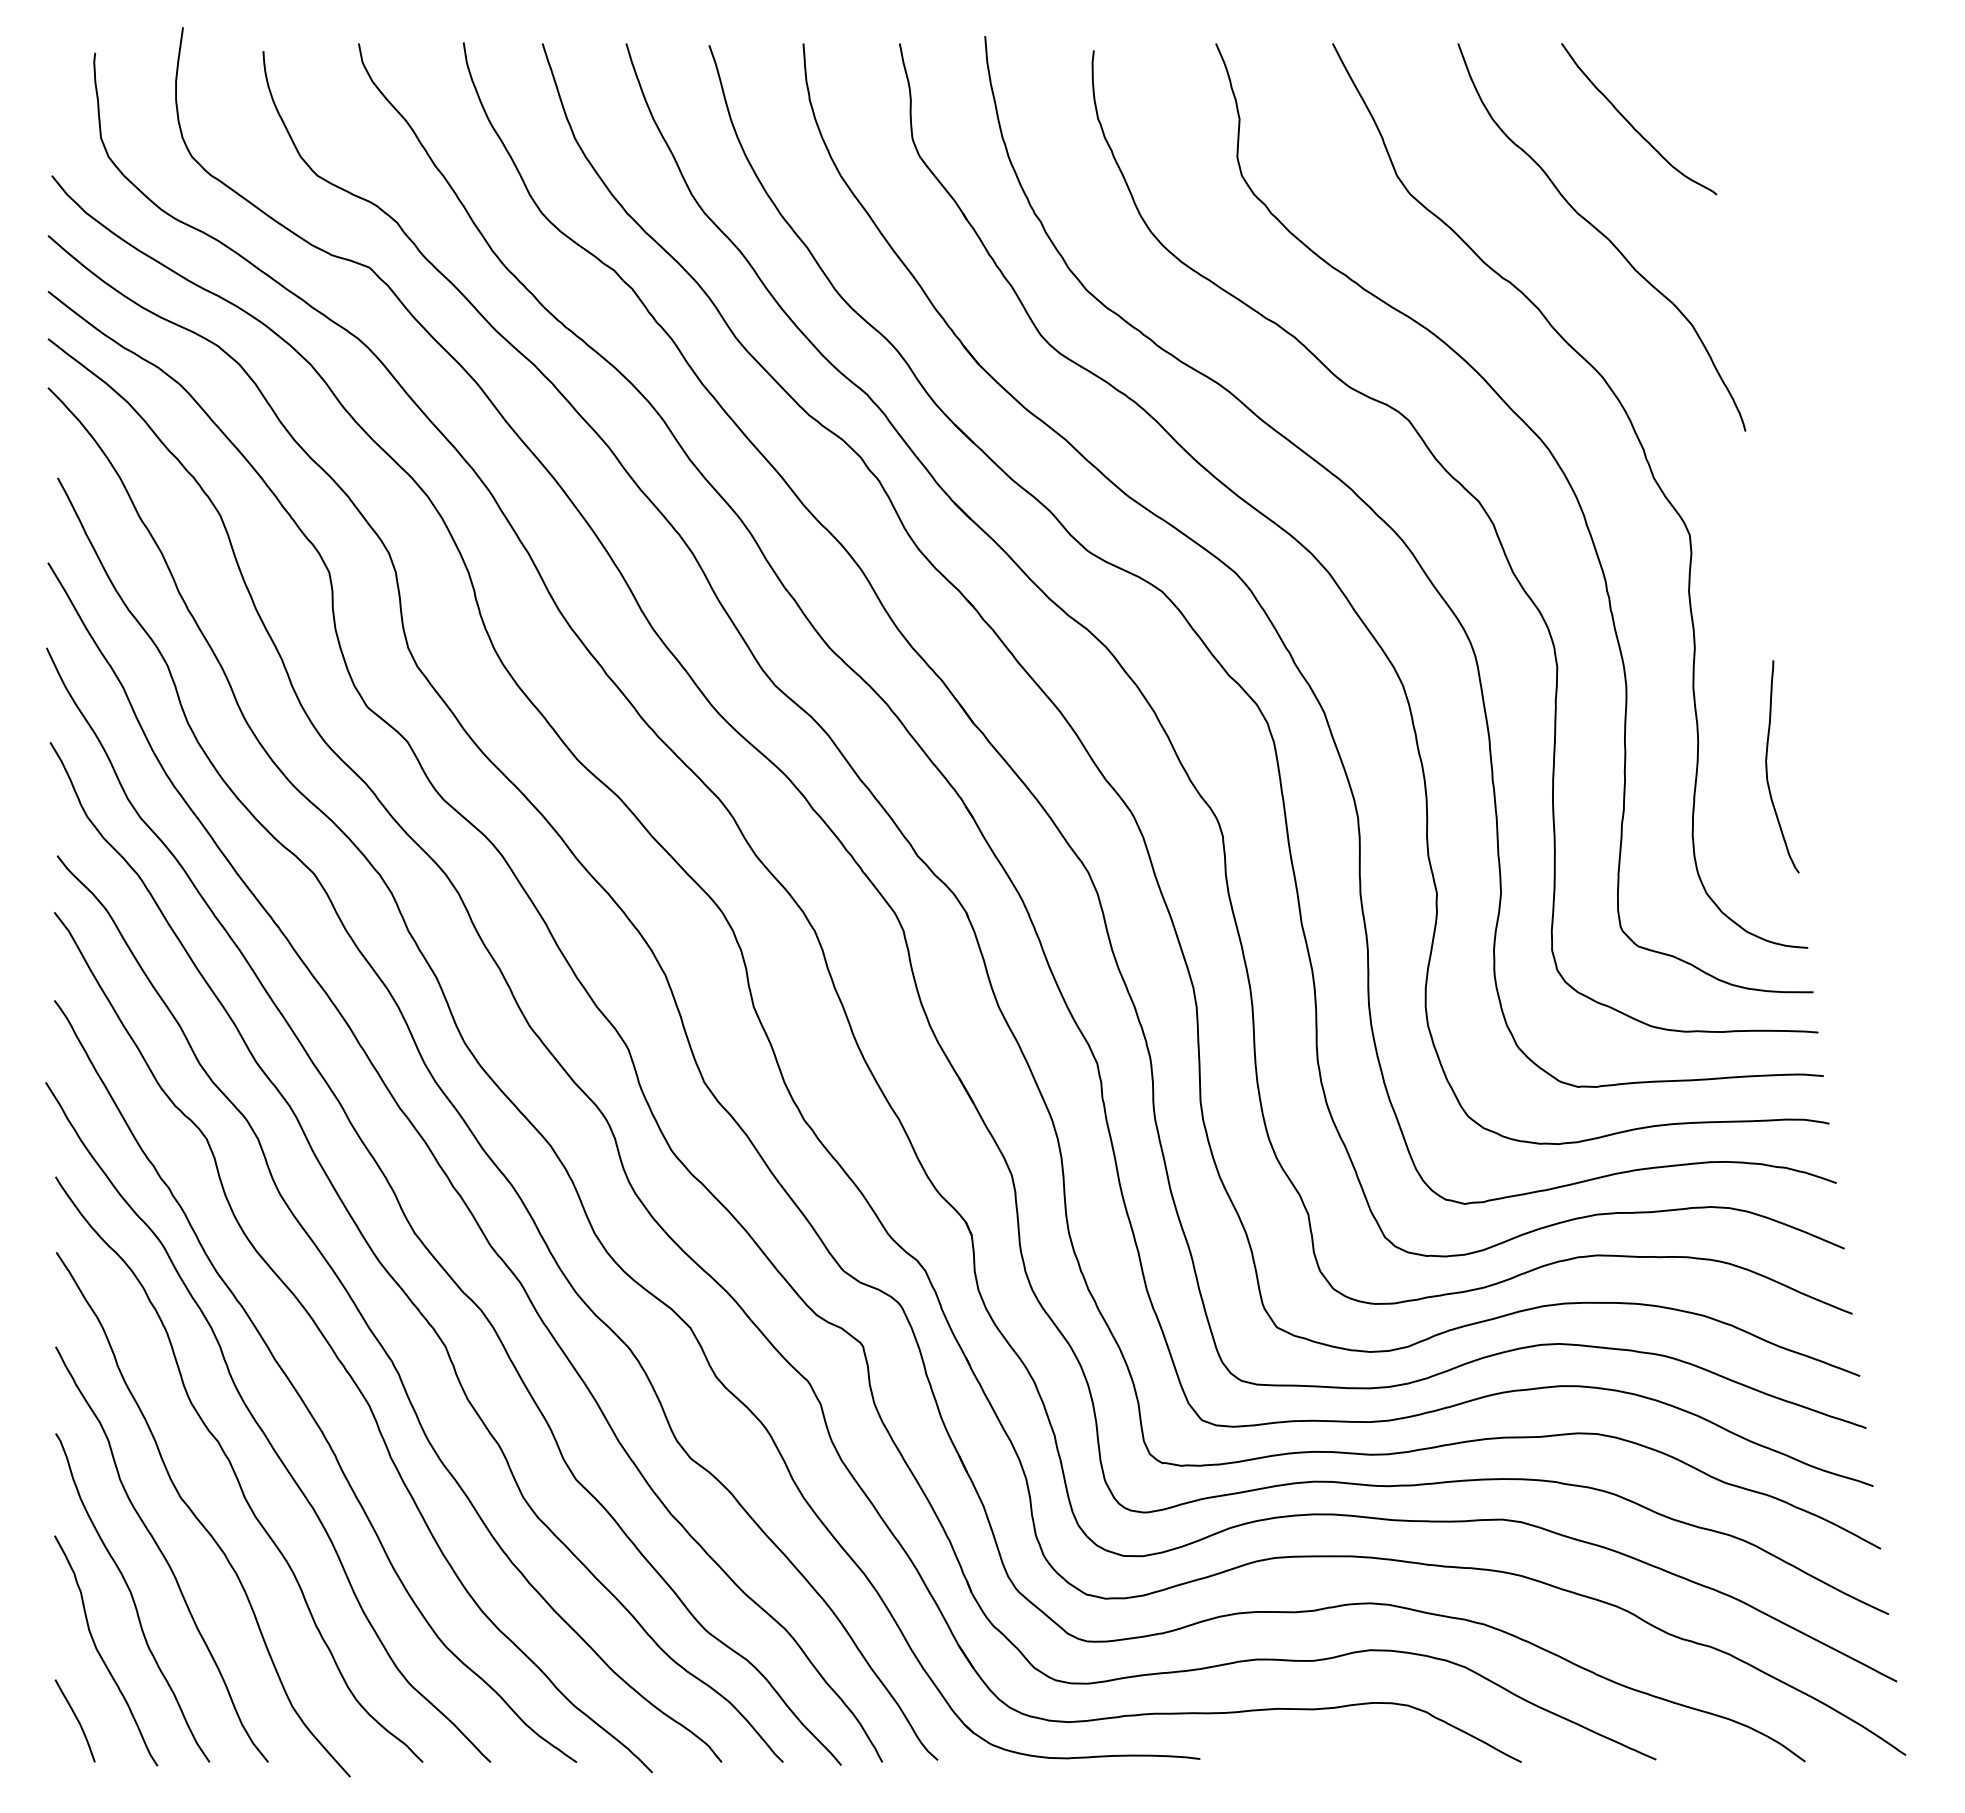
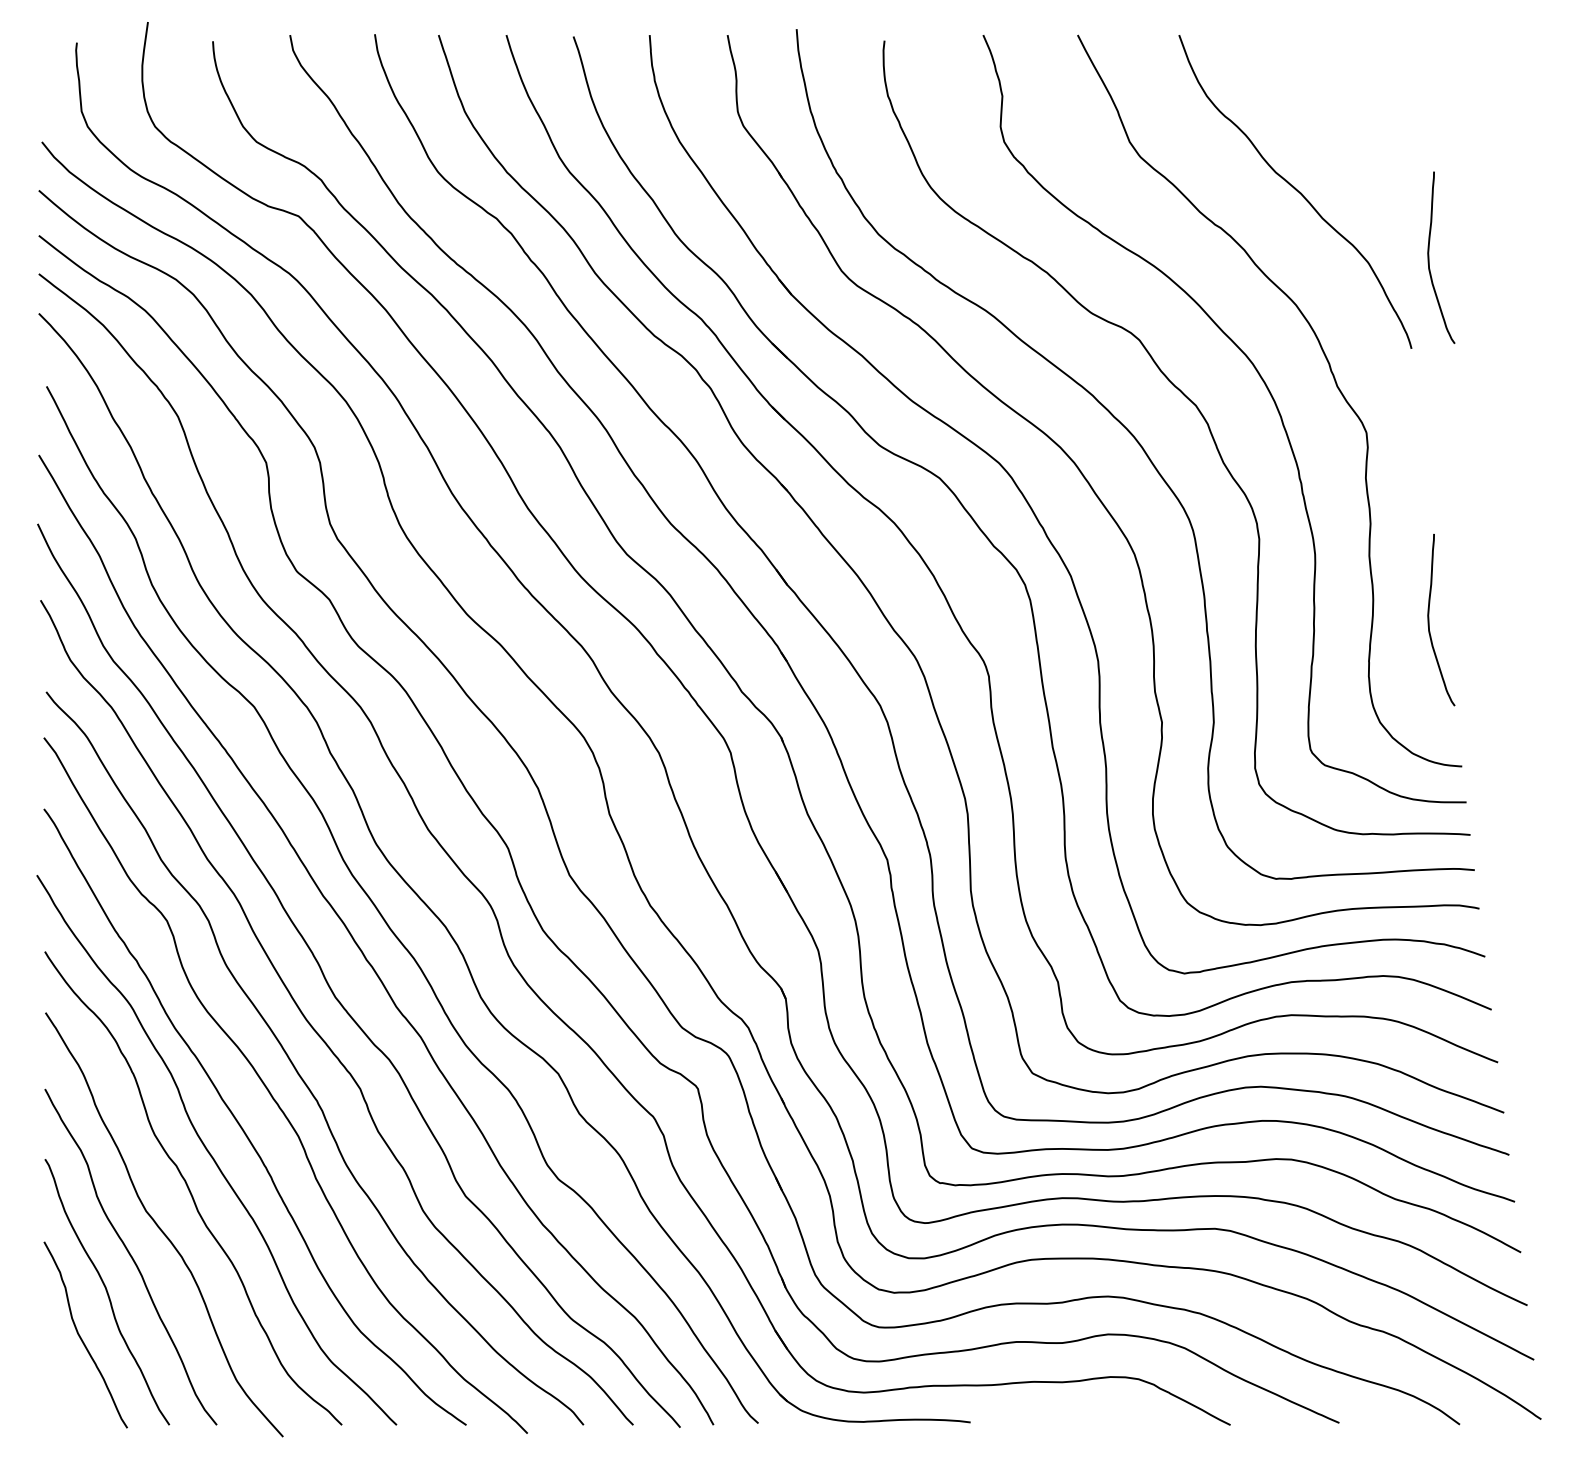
curve: (1632, 125) -> (1320, 101), removed
curve: (1767, 318) -> (1429, 257), added
curve: (75, 1718) -> (61, 1389), removed

